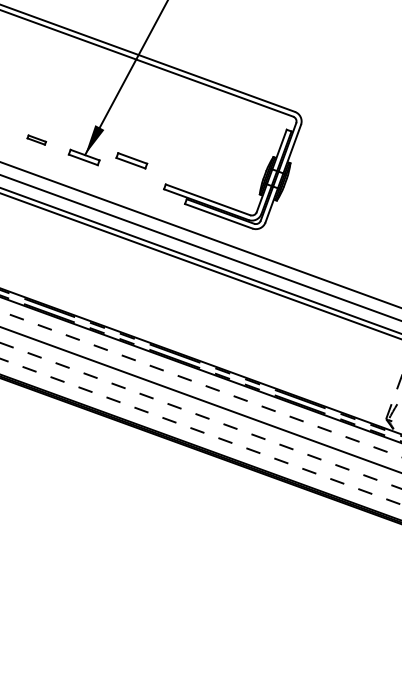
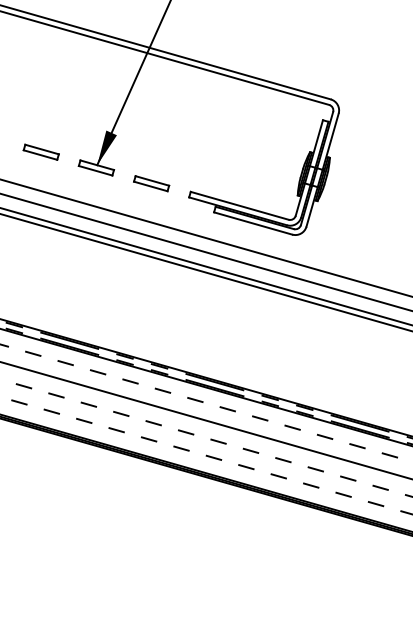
part: (36, 139) -> (41, 151), size x1.67
part: (131, 160) -> (151, 183), moved

